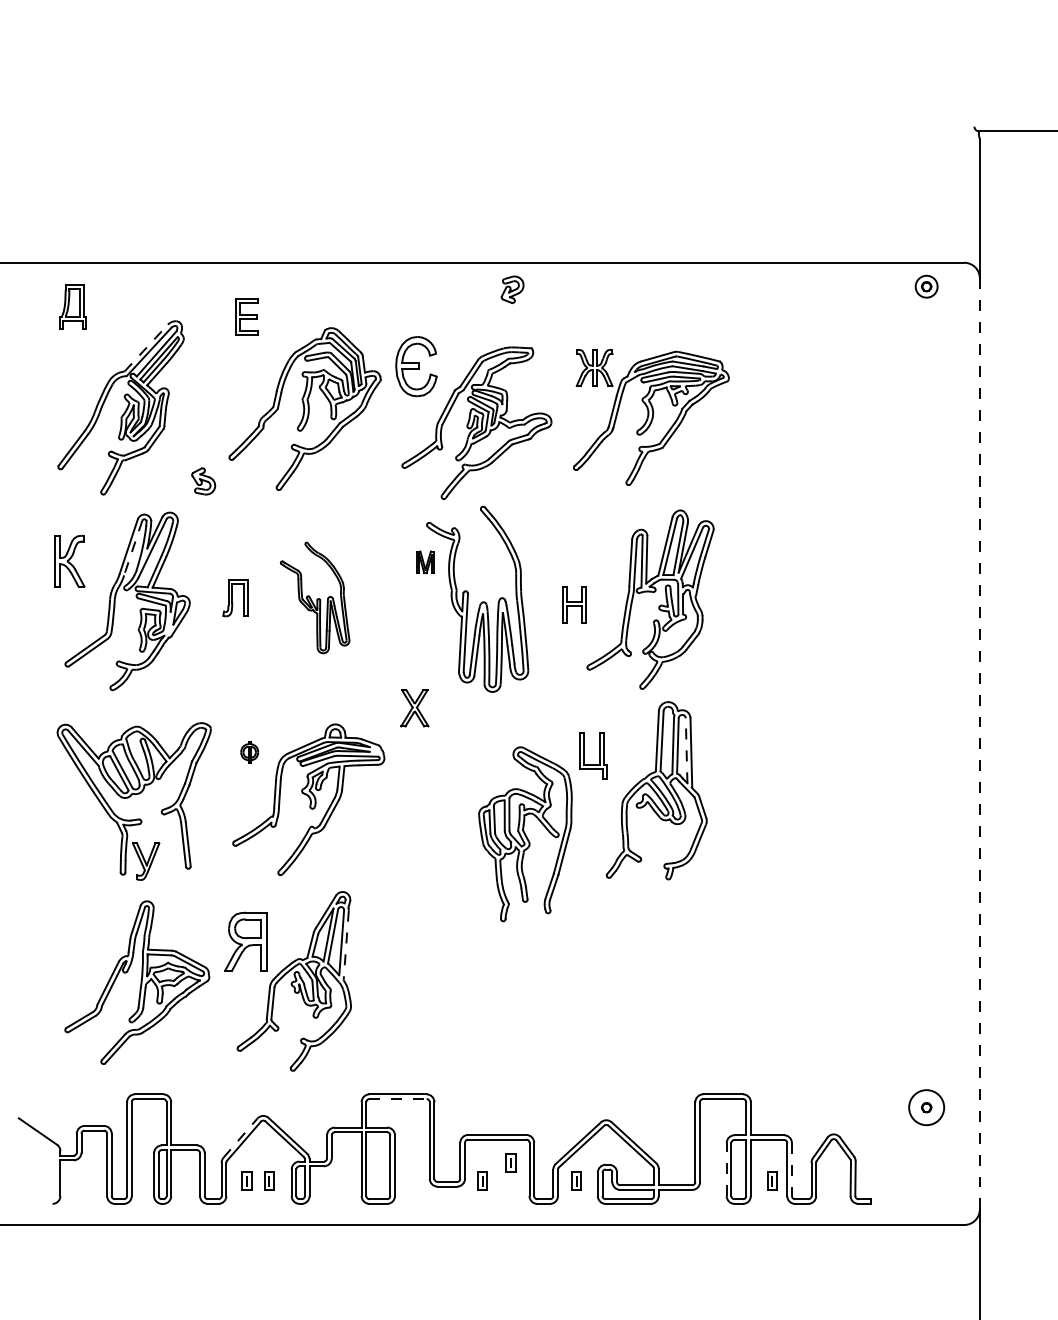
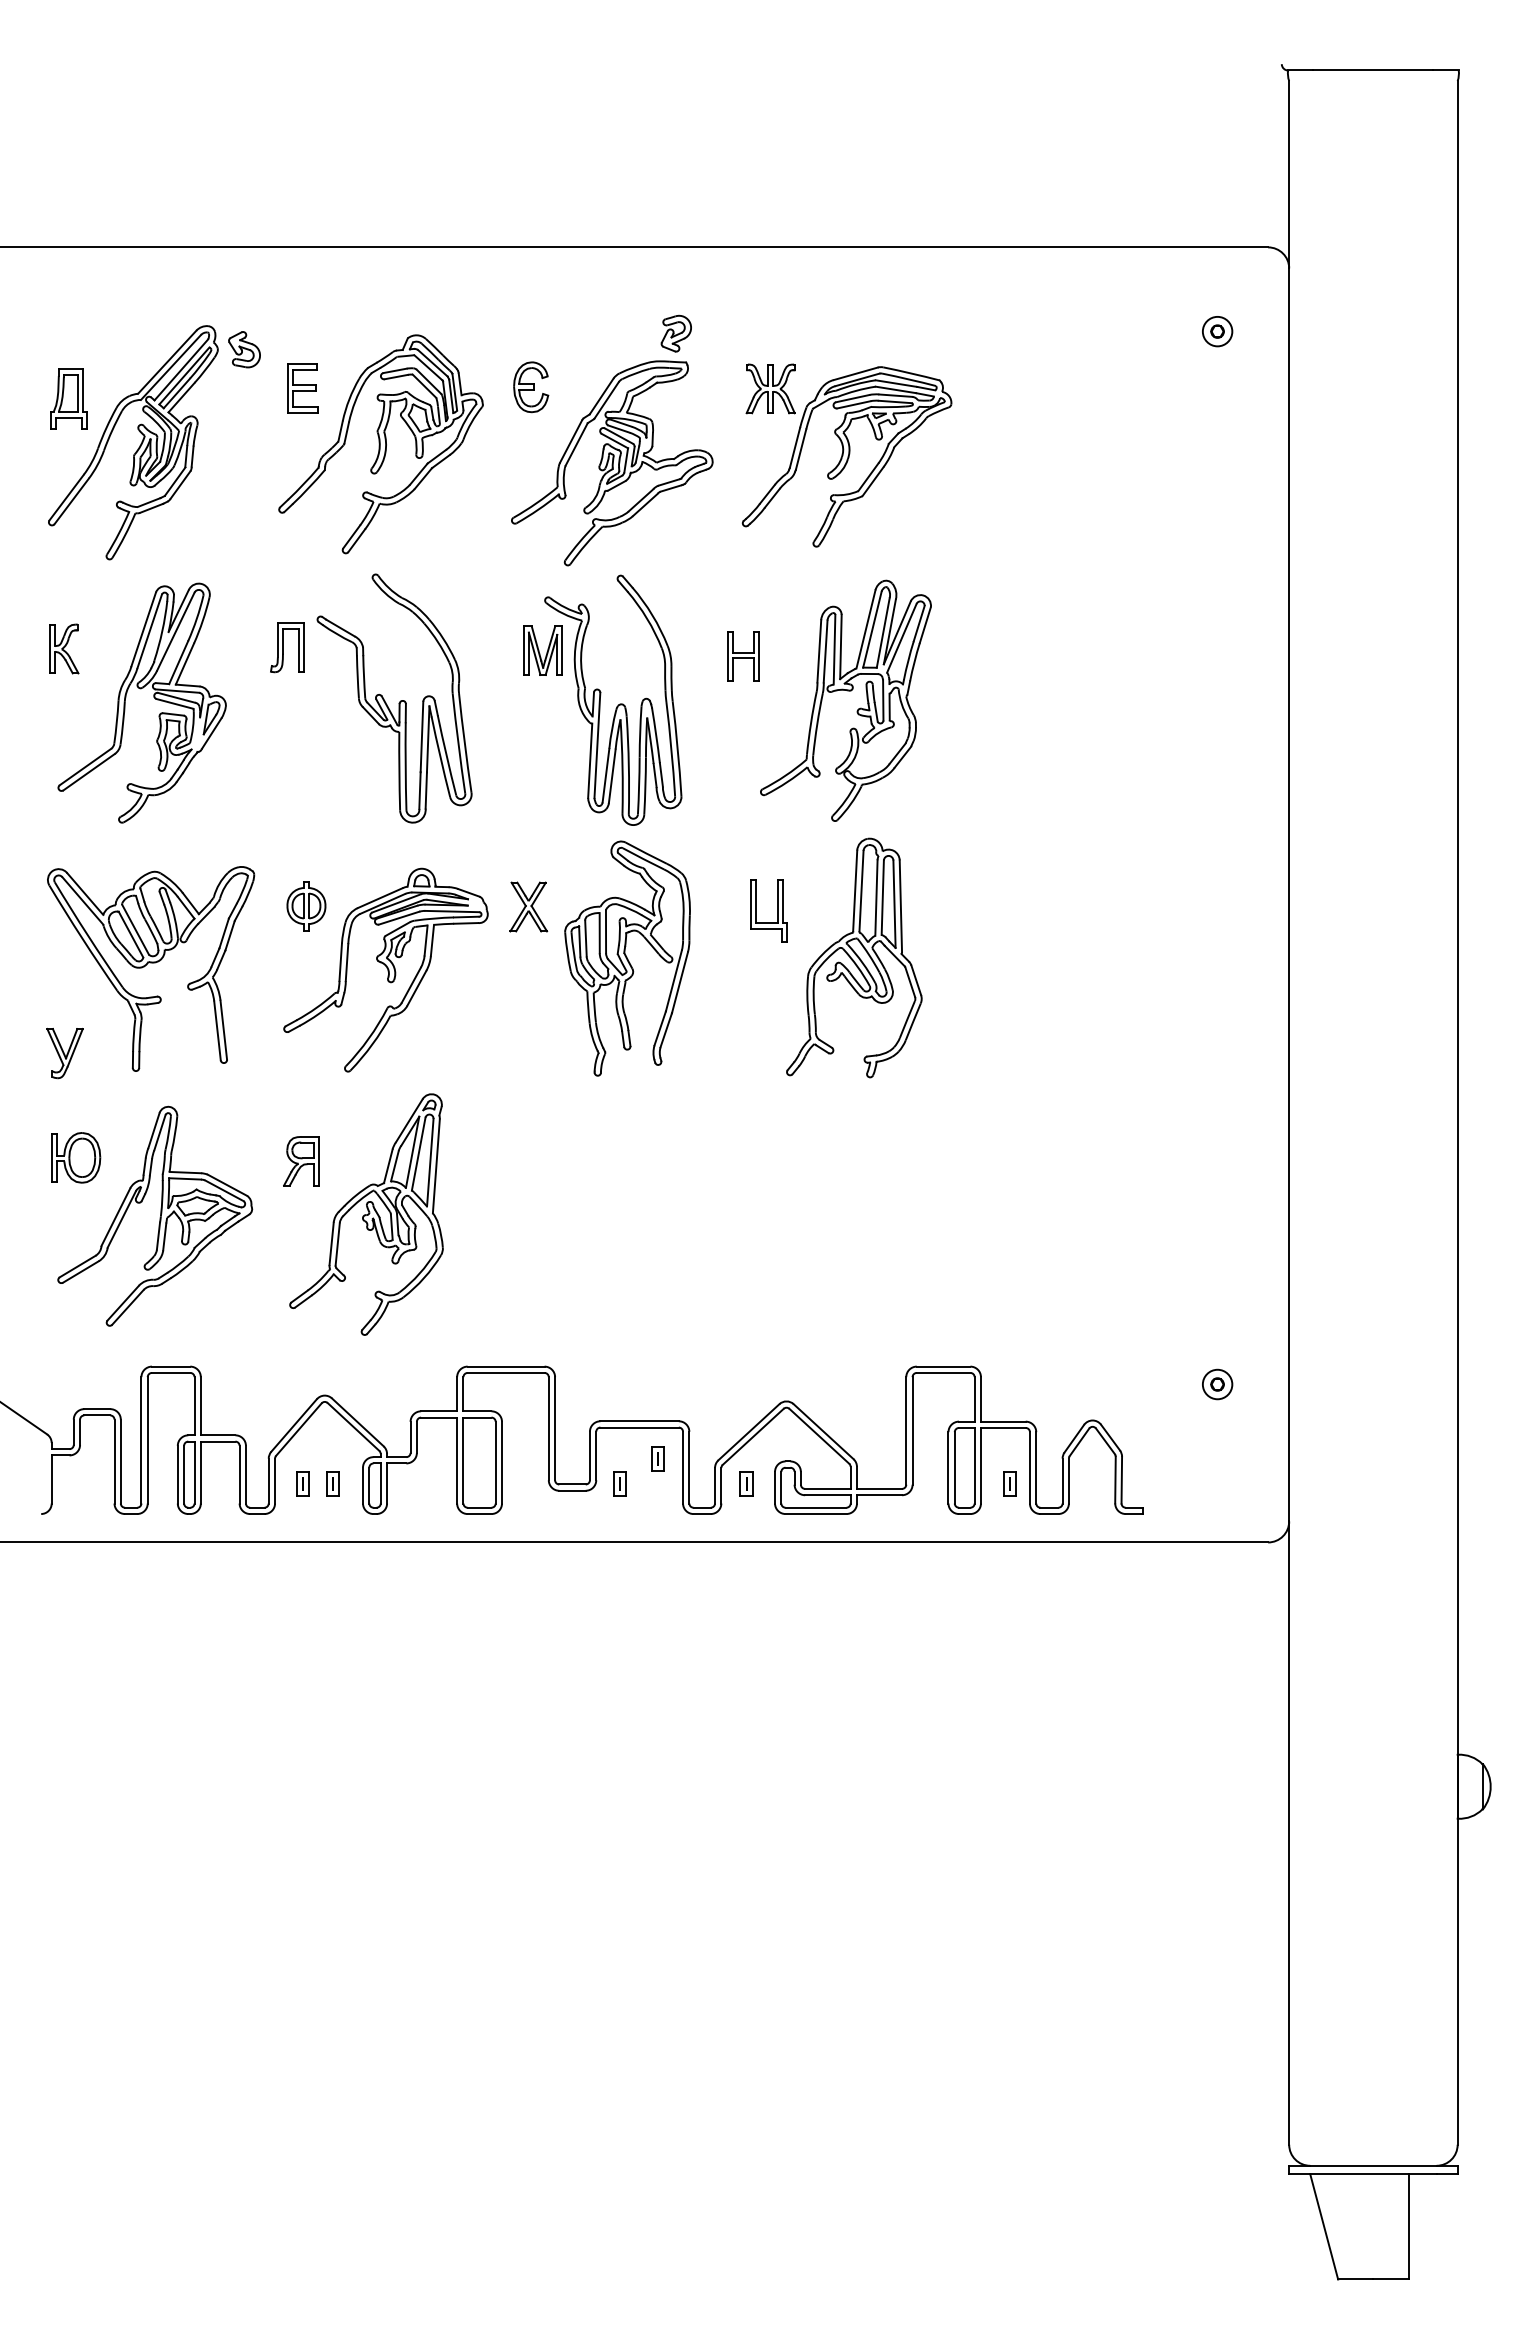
part: (926, 286) -> (1217, 331), moved
part: (512, 289) -> (675, 333), moved
part: (72, 306) -> (68, 398), moved
part: (246, 317) -> (302, 388), moved
line: (146, 348) -> (167, 362), dashed -> solid
part: (416, 366) -> (531, 387), size x0.62
part: (203, 481) -> (244, 349), moved
line: (133, 548) -> (149, 631), dashed -> solid
part: (69, 560) -> (64, 648), size x0.71
part: (425, 562) -> (542, 650), size x1.67
part: (235, 597) -> (287, 647), moved
part: (315, 597) -> (394, 698), size x1.67
part: (574, 604) -> (743, 656), moved
part: (414, 707) -> (528, 906), moved
line: (980, 744) -> (1289, 895), dashed -> solid
line: (686, 751) -> (894, 904), dashed -> solid
part: (249, 752) -> (306, 906), size x1.67
part: (525, 834) -> (627, 958), moved
part: (145, 861) -> (64, 1053), moved
part: (78, 938) -> (76, 1157), added
part: (246, 941) -> (301, 1161), size x0.62
line: (346, 945) -> (436, 1166), dashed -> solid
line: (398, 1098) -> (506, 1372), dashed -> solid
circle: (926, 1107) -> (1217, 1384), size x0.62
line: (240, 1138) -> (294, 1425), dashed -> solid
line: (726, 1169) -> (948, 1467), dashed -> solid
line: (792, 1169) -> (1036, 1467), dashed -> solid

